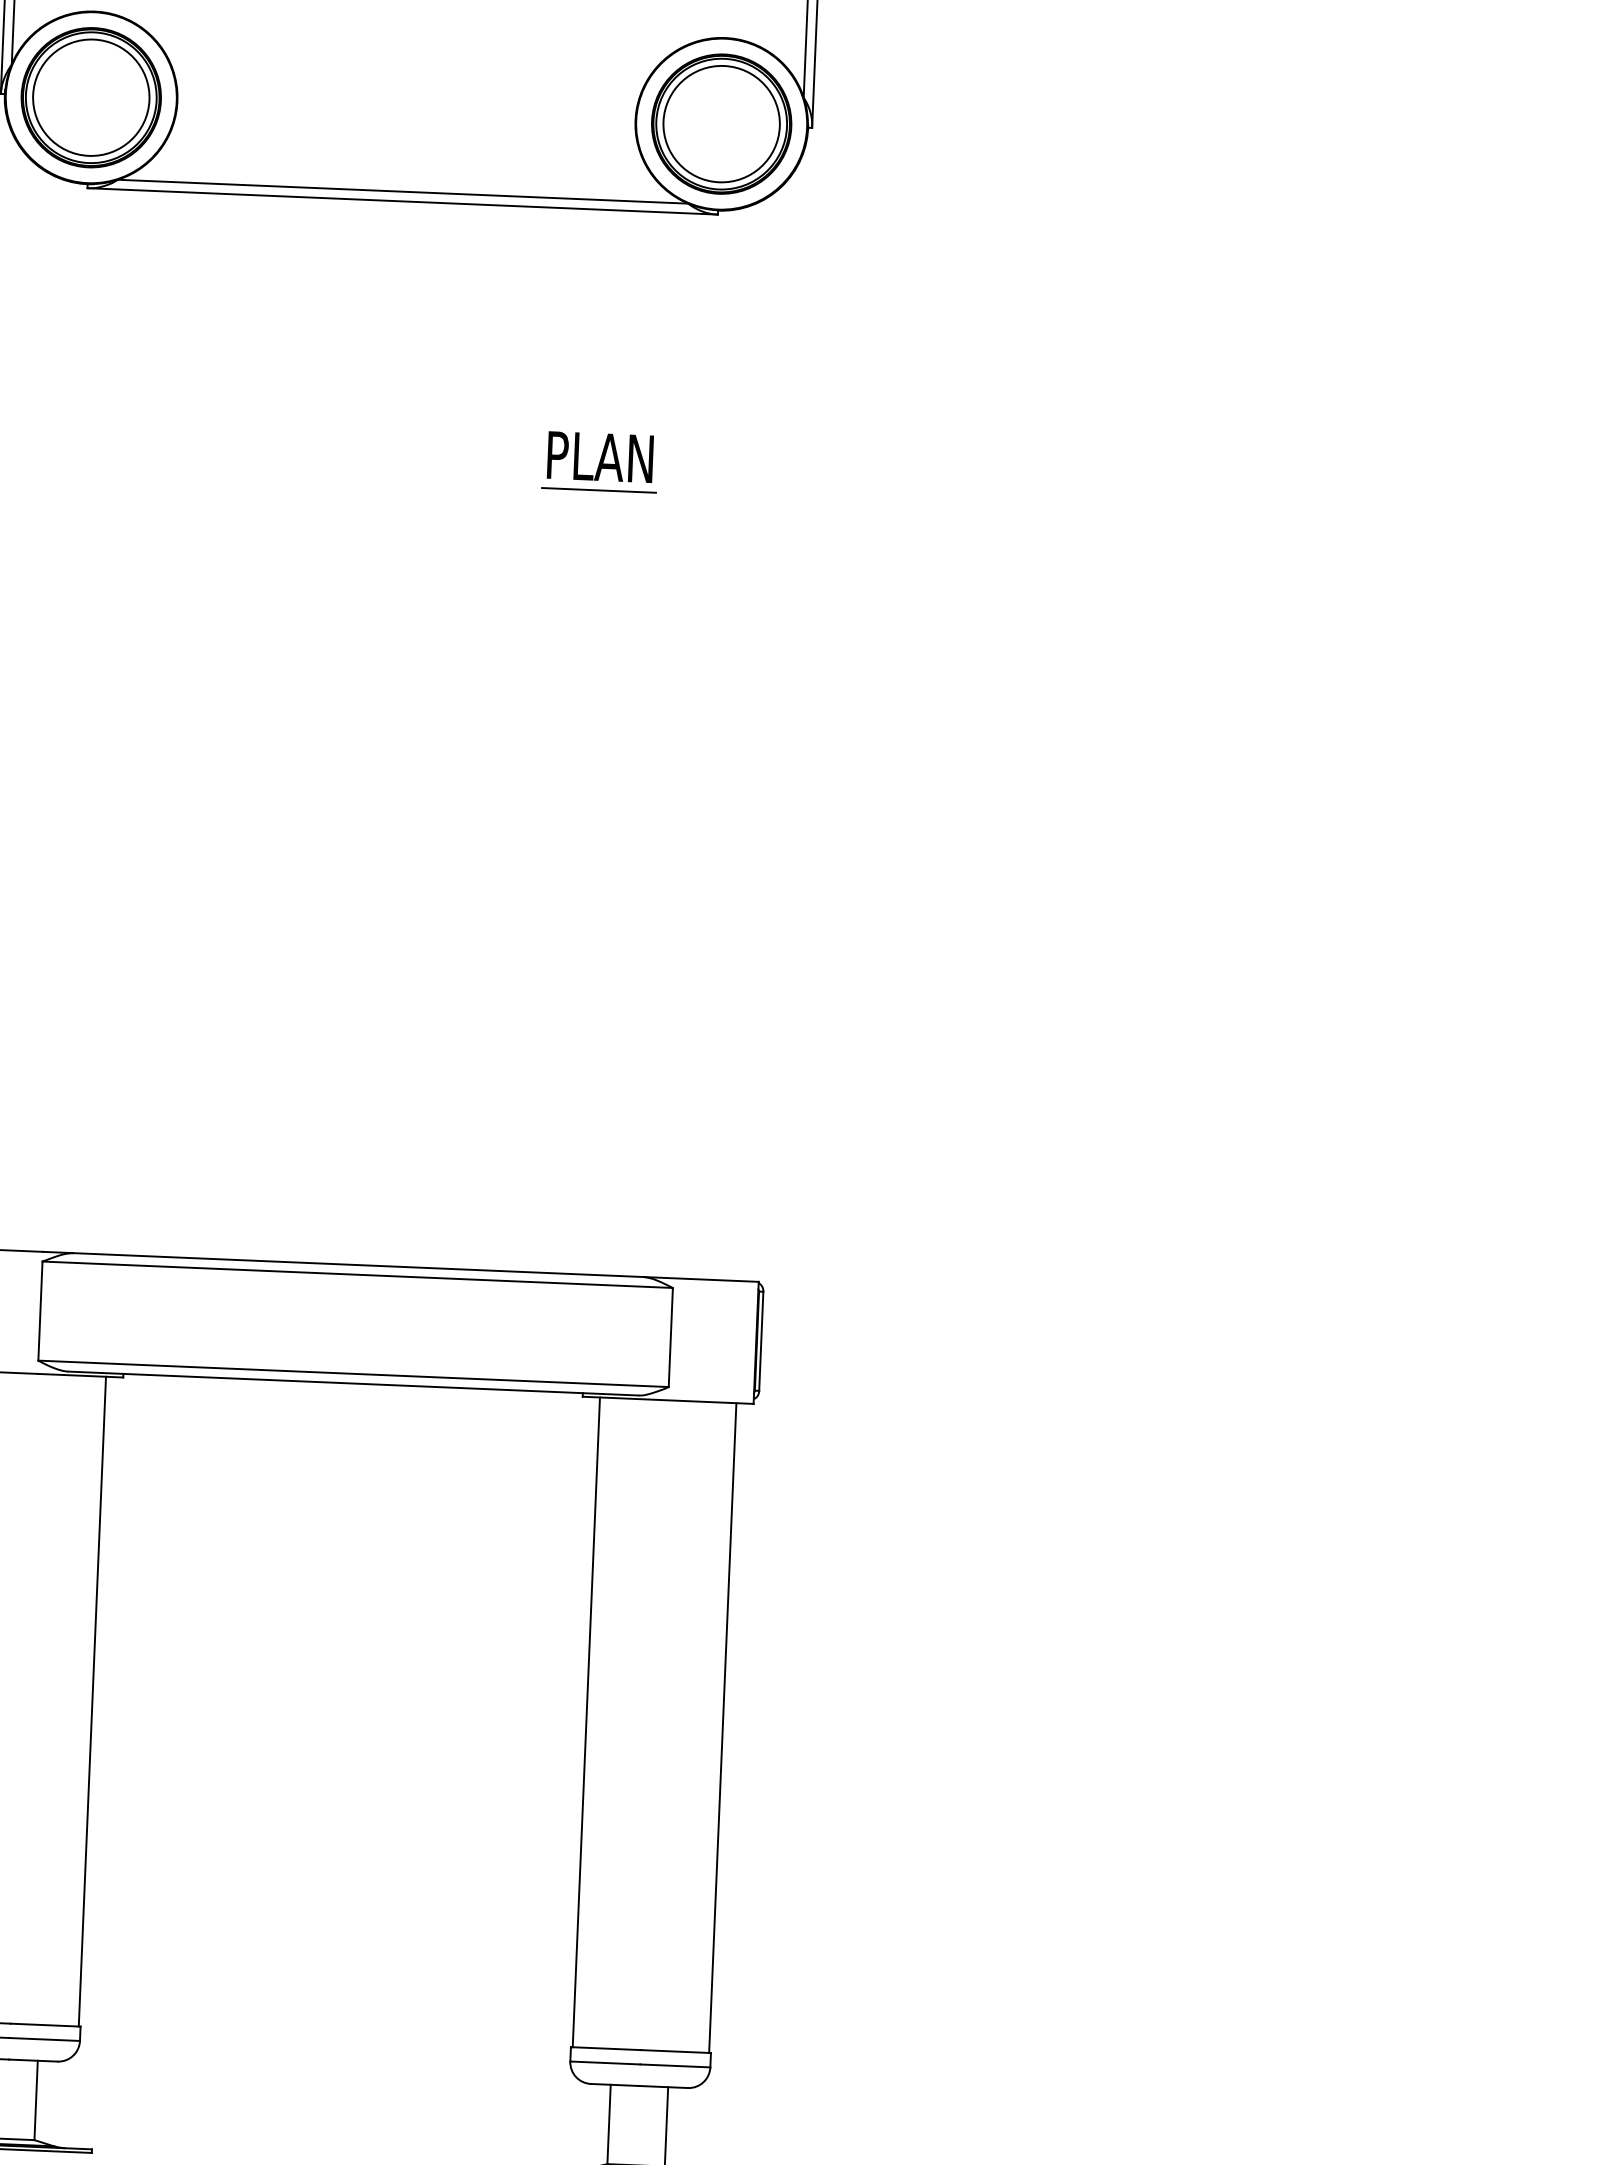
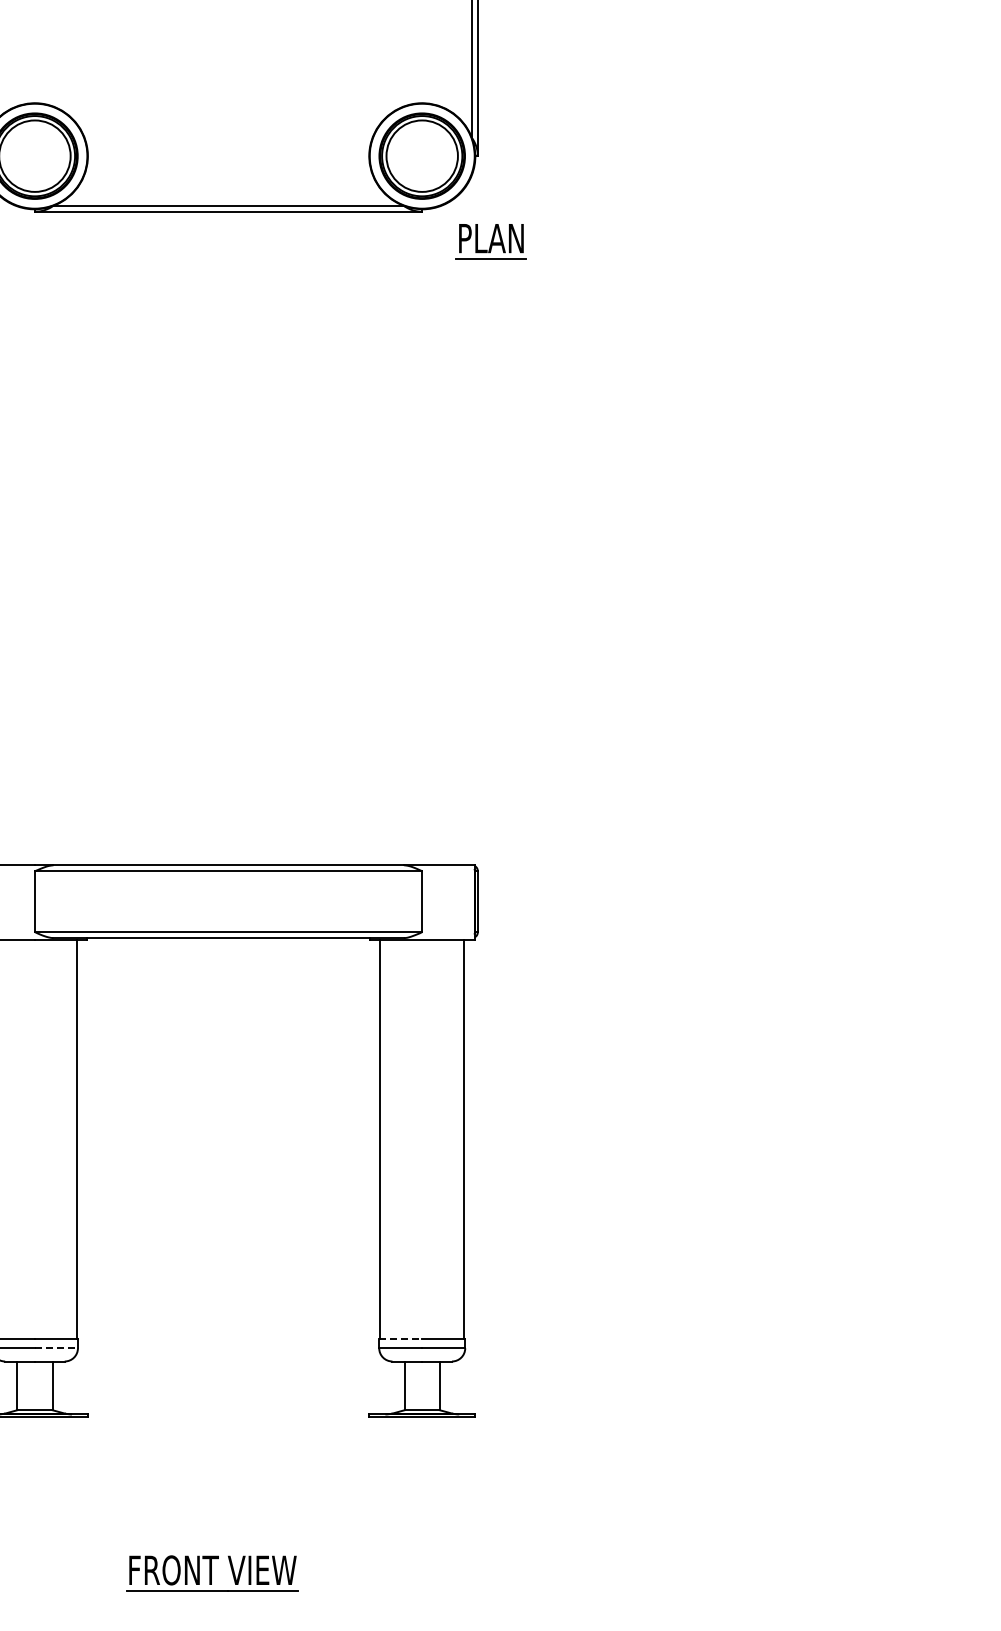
part: (598, 461) -> (490, 241), moved
line: (45, 2039) -> (56, 1348), solid -> dashed
line: (605, 2048) -> (400, 1339), solid -> dashed

